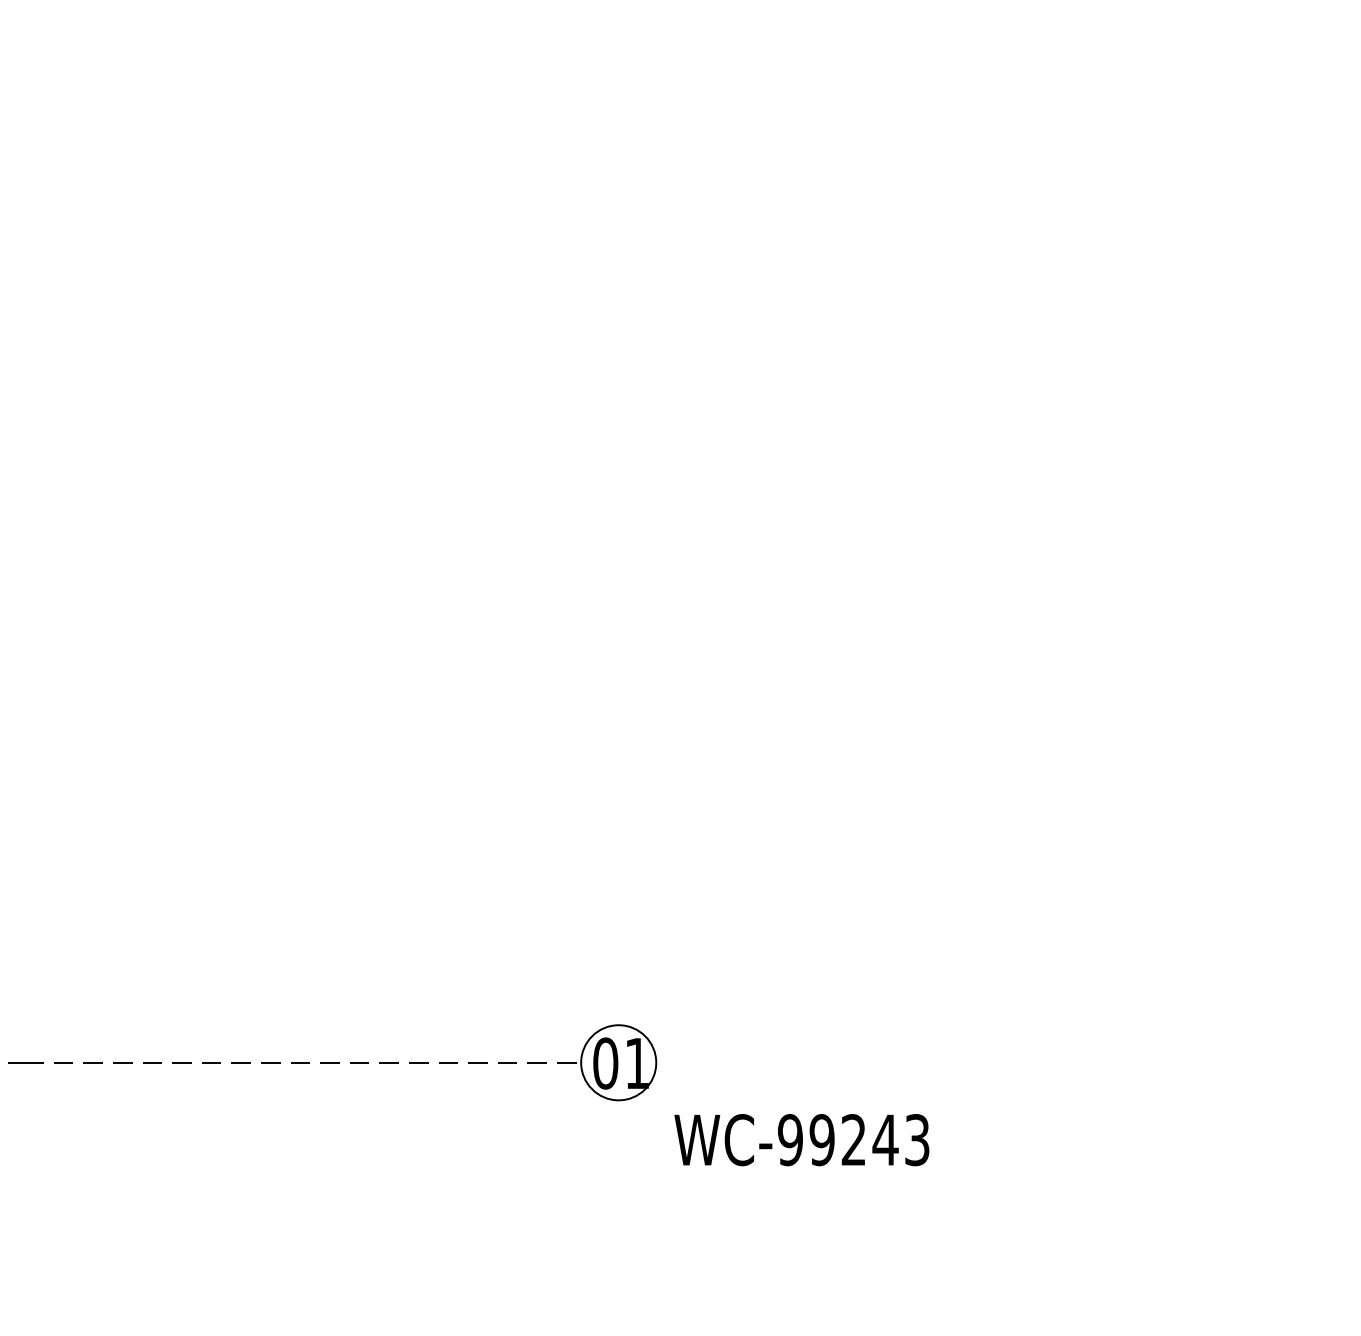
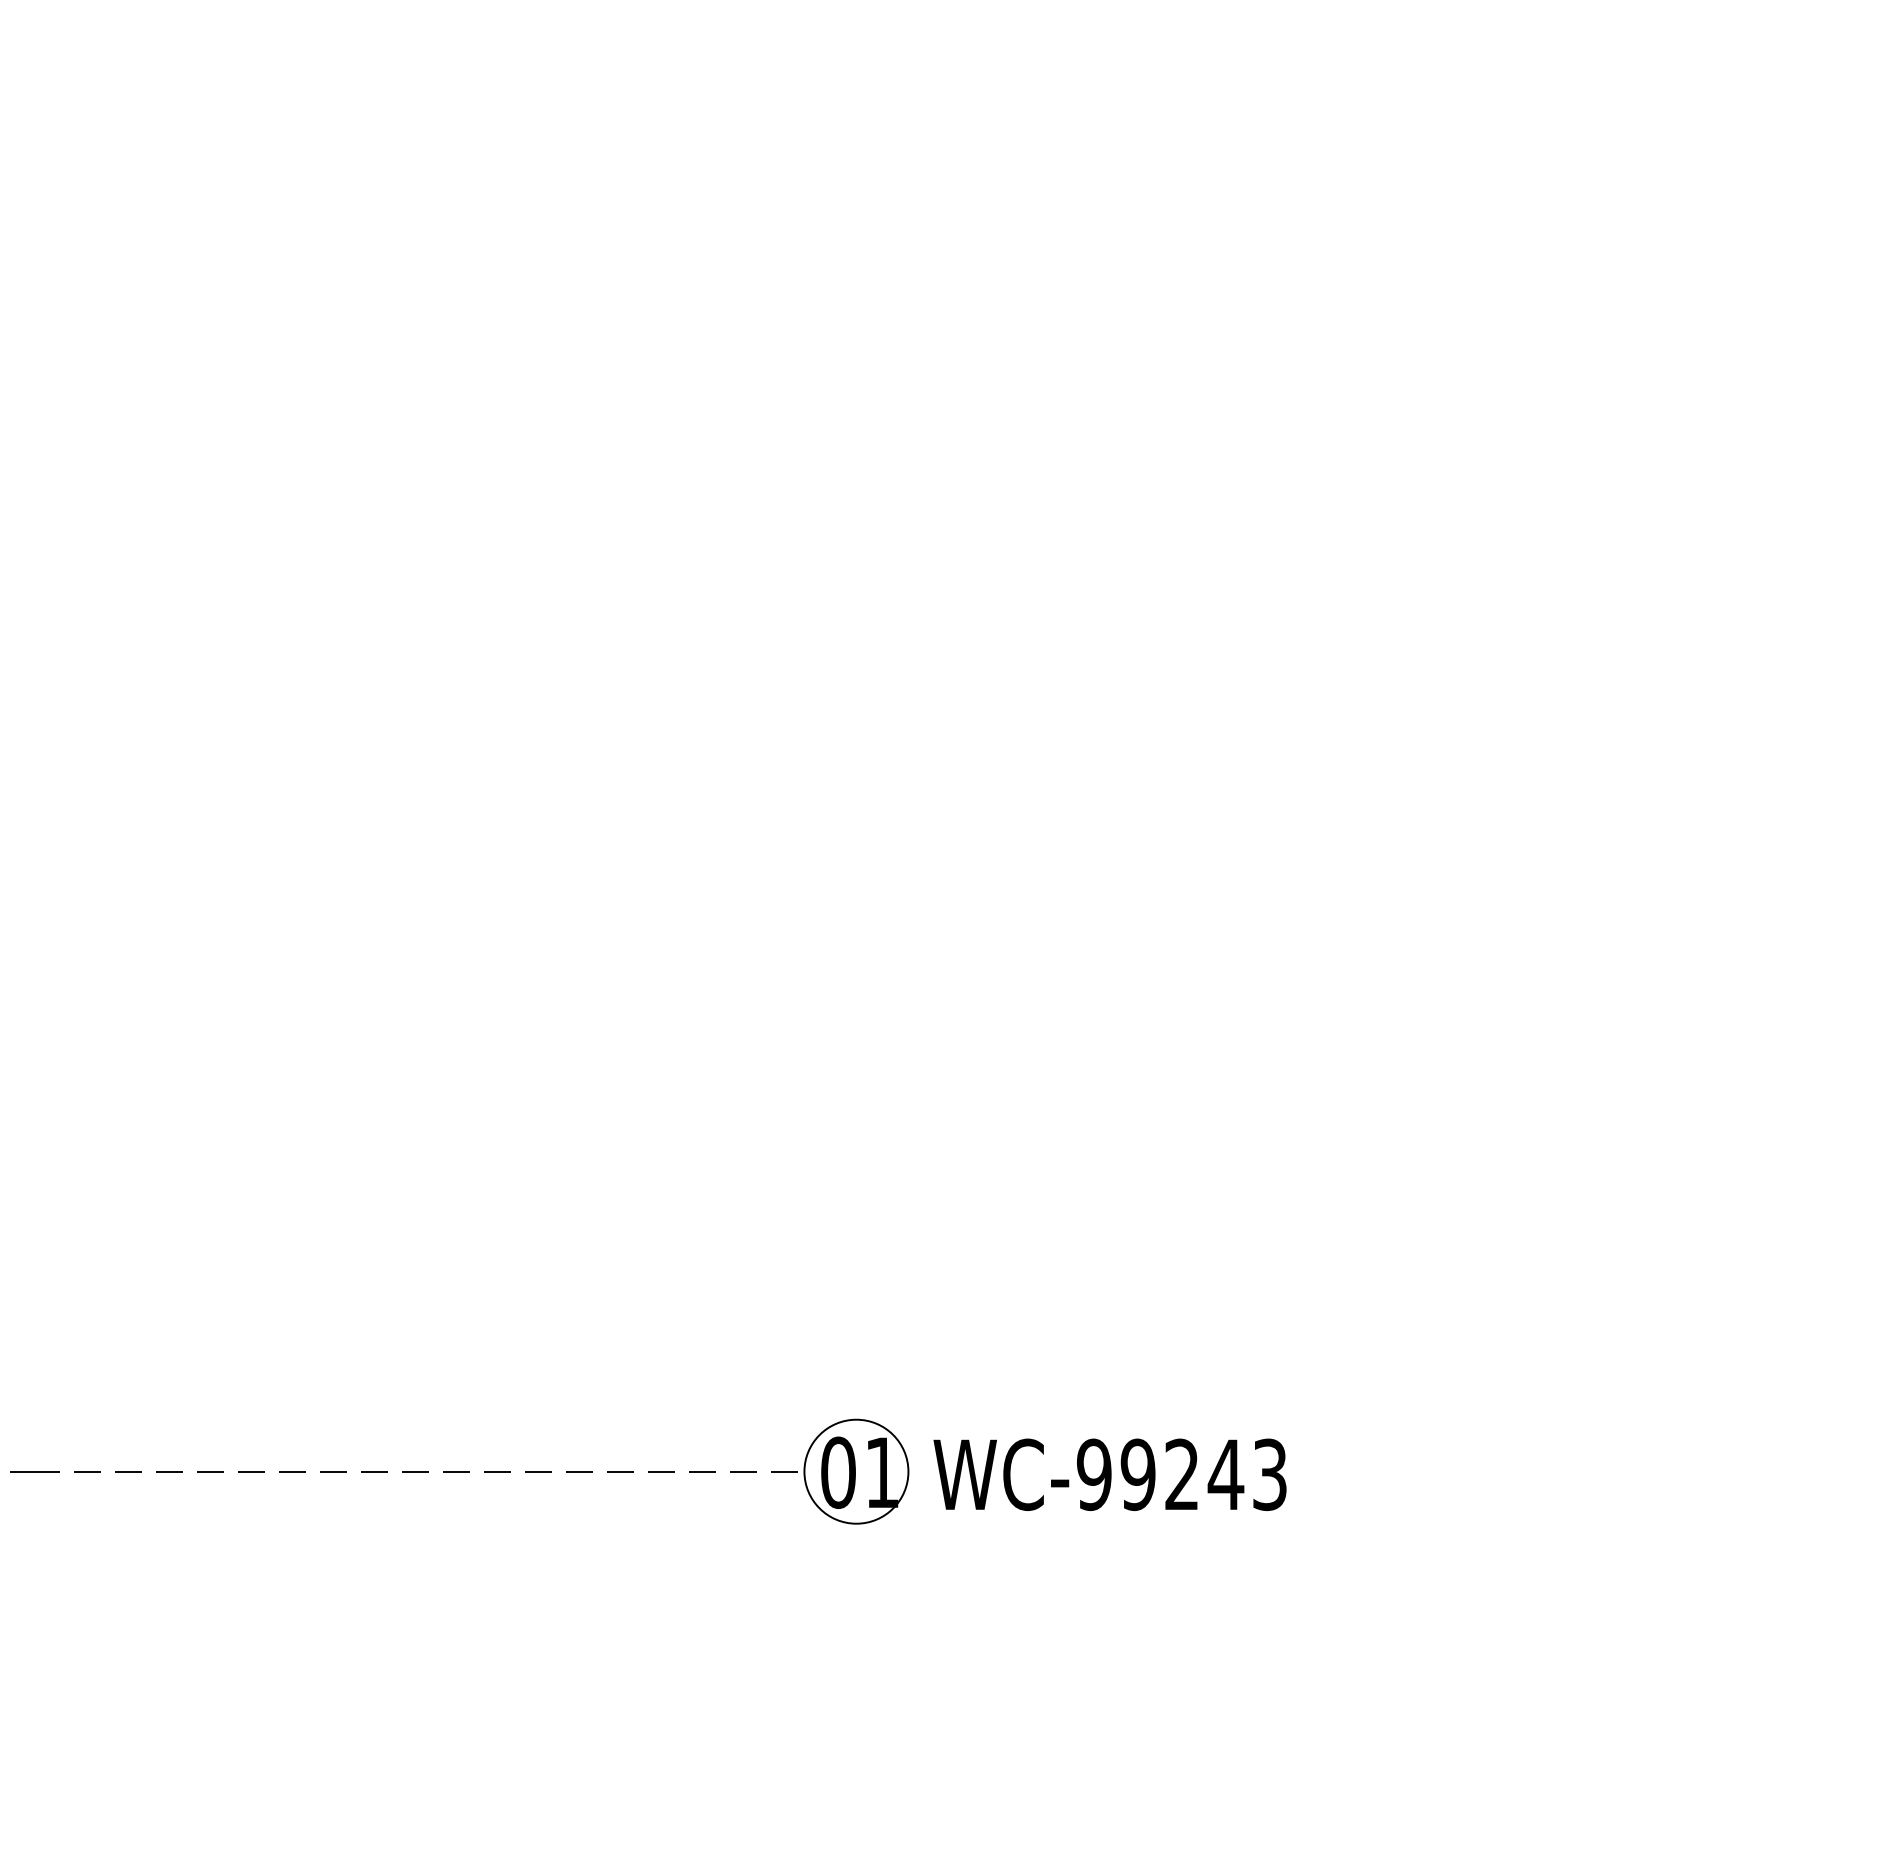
text: (801, 1139) -> (1109, 1474), moved

